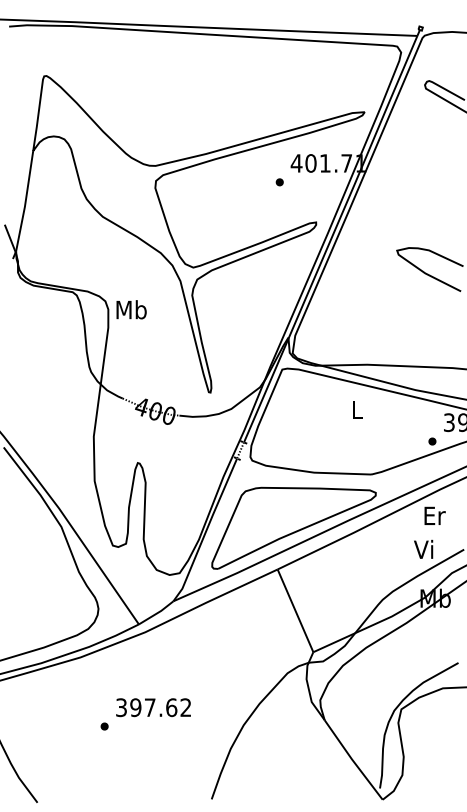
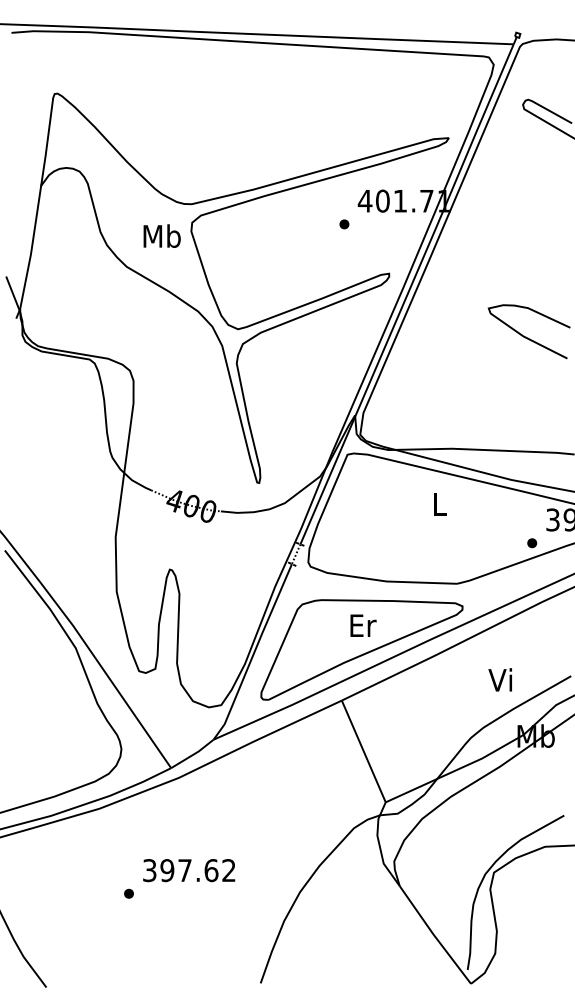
text: (131, 309) -> (161, 235), moved
text: (435, 515) -> (363, 625), moved
text: (422, 549) -> (499, 679), moved

